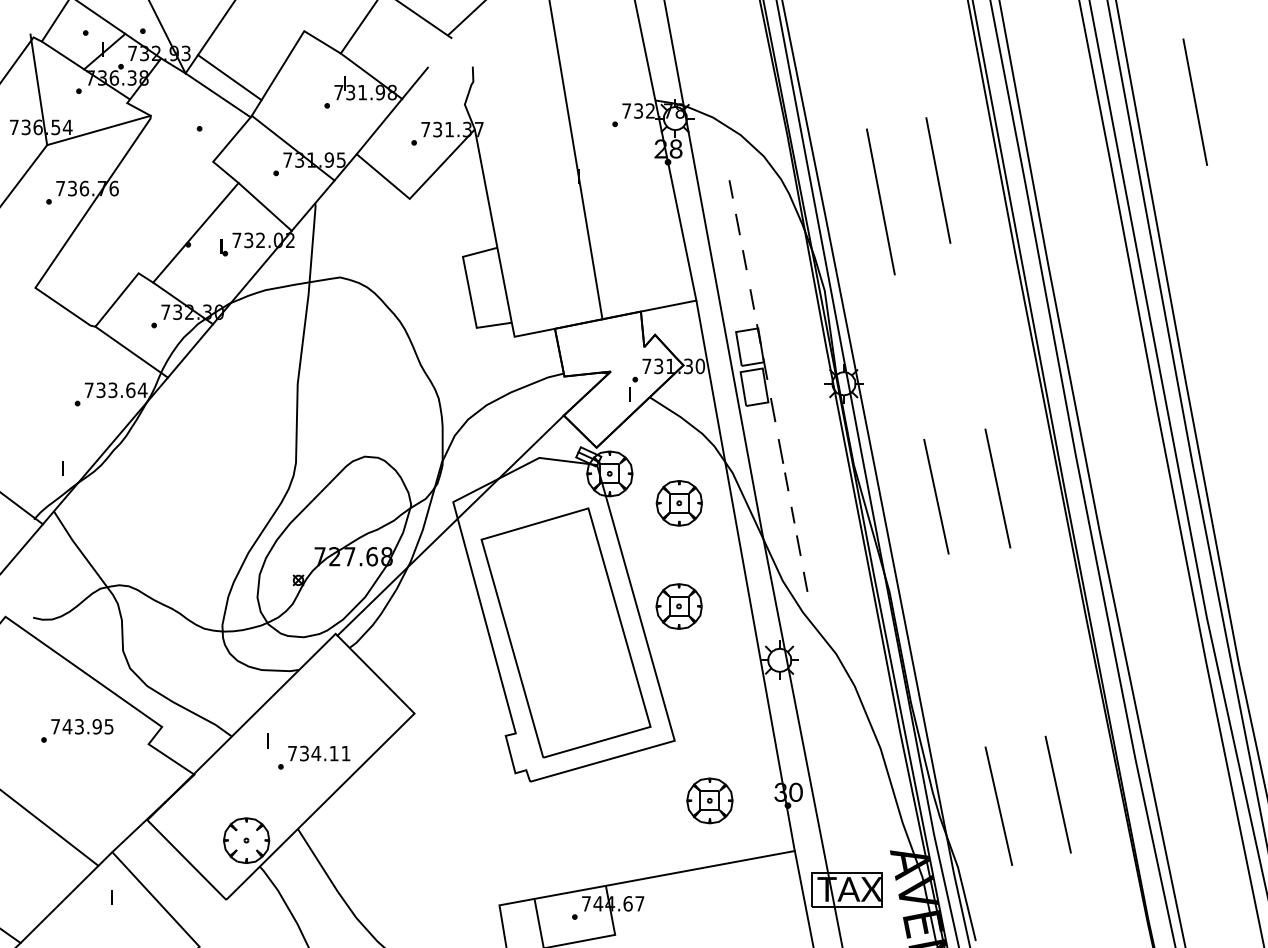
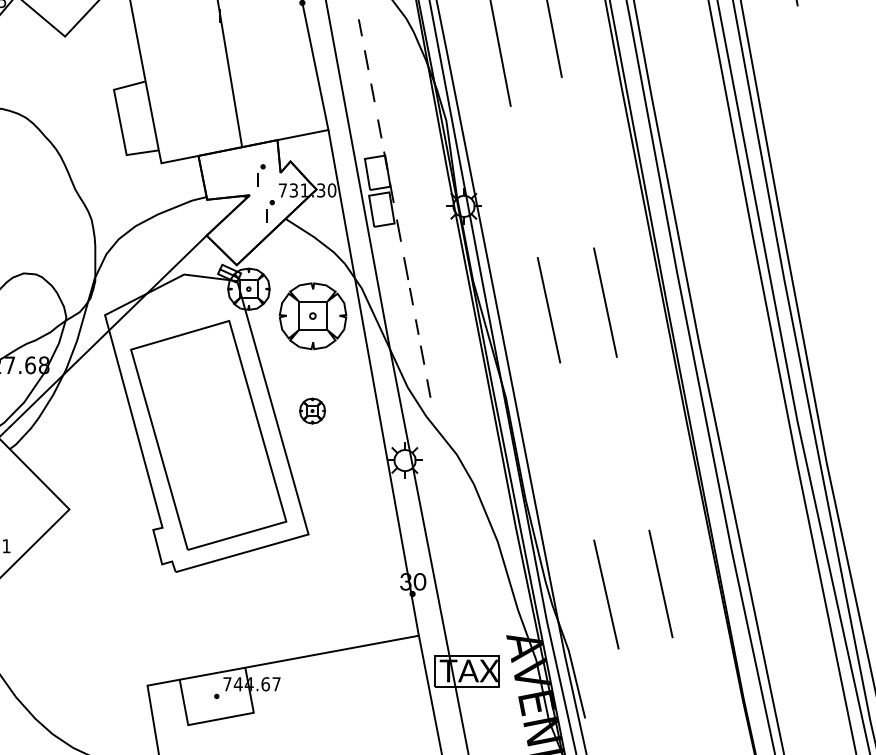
part: (623, 349) -> (261, 174), added
part: (678, 503) -> (312, 316), size x1.6
part: (678, 606) -> (312, 411), size x0.6
part: (709, 800) -> (340, 589), removed

